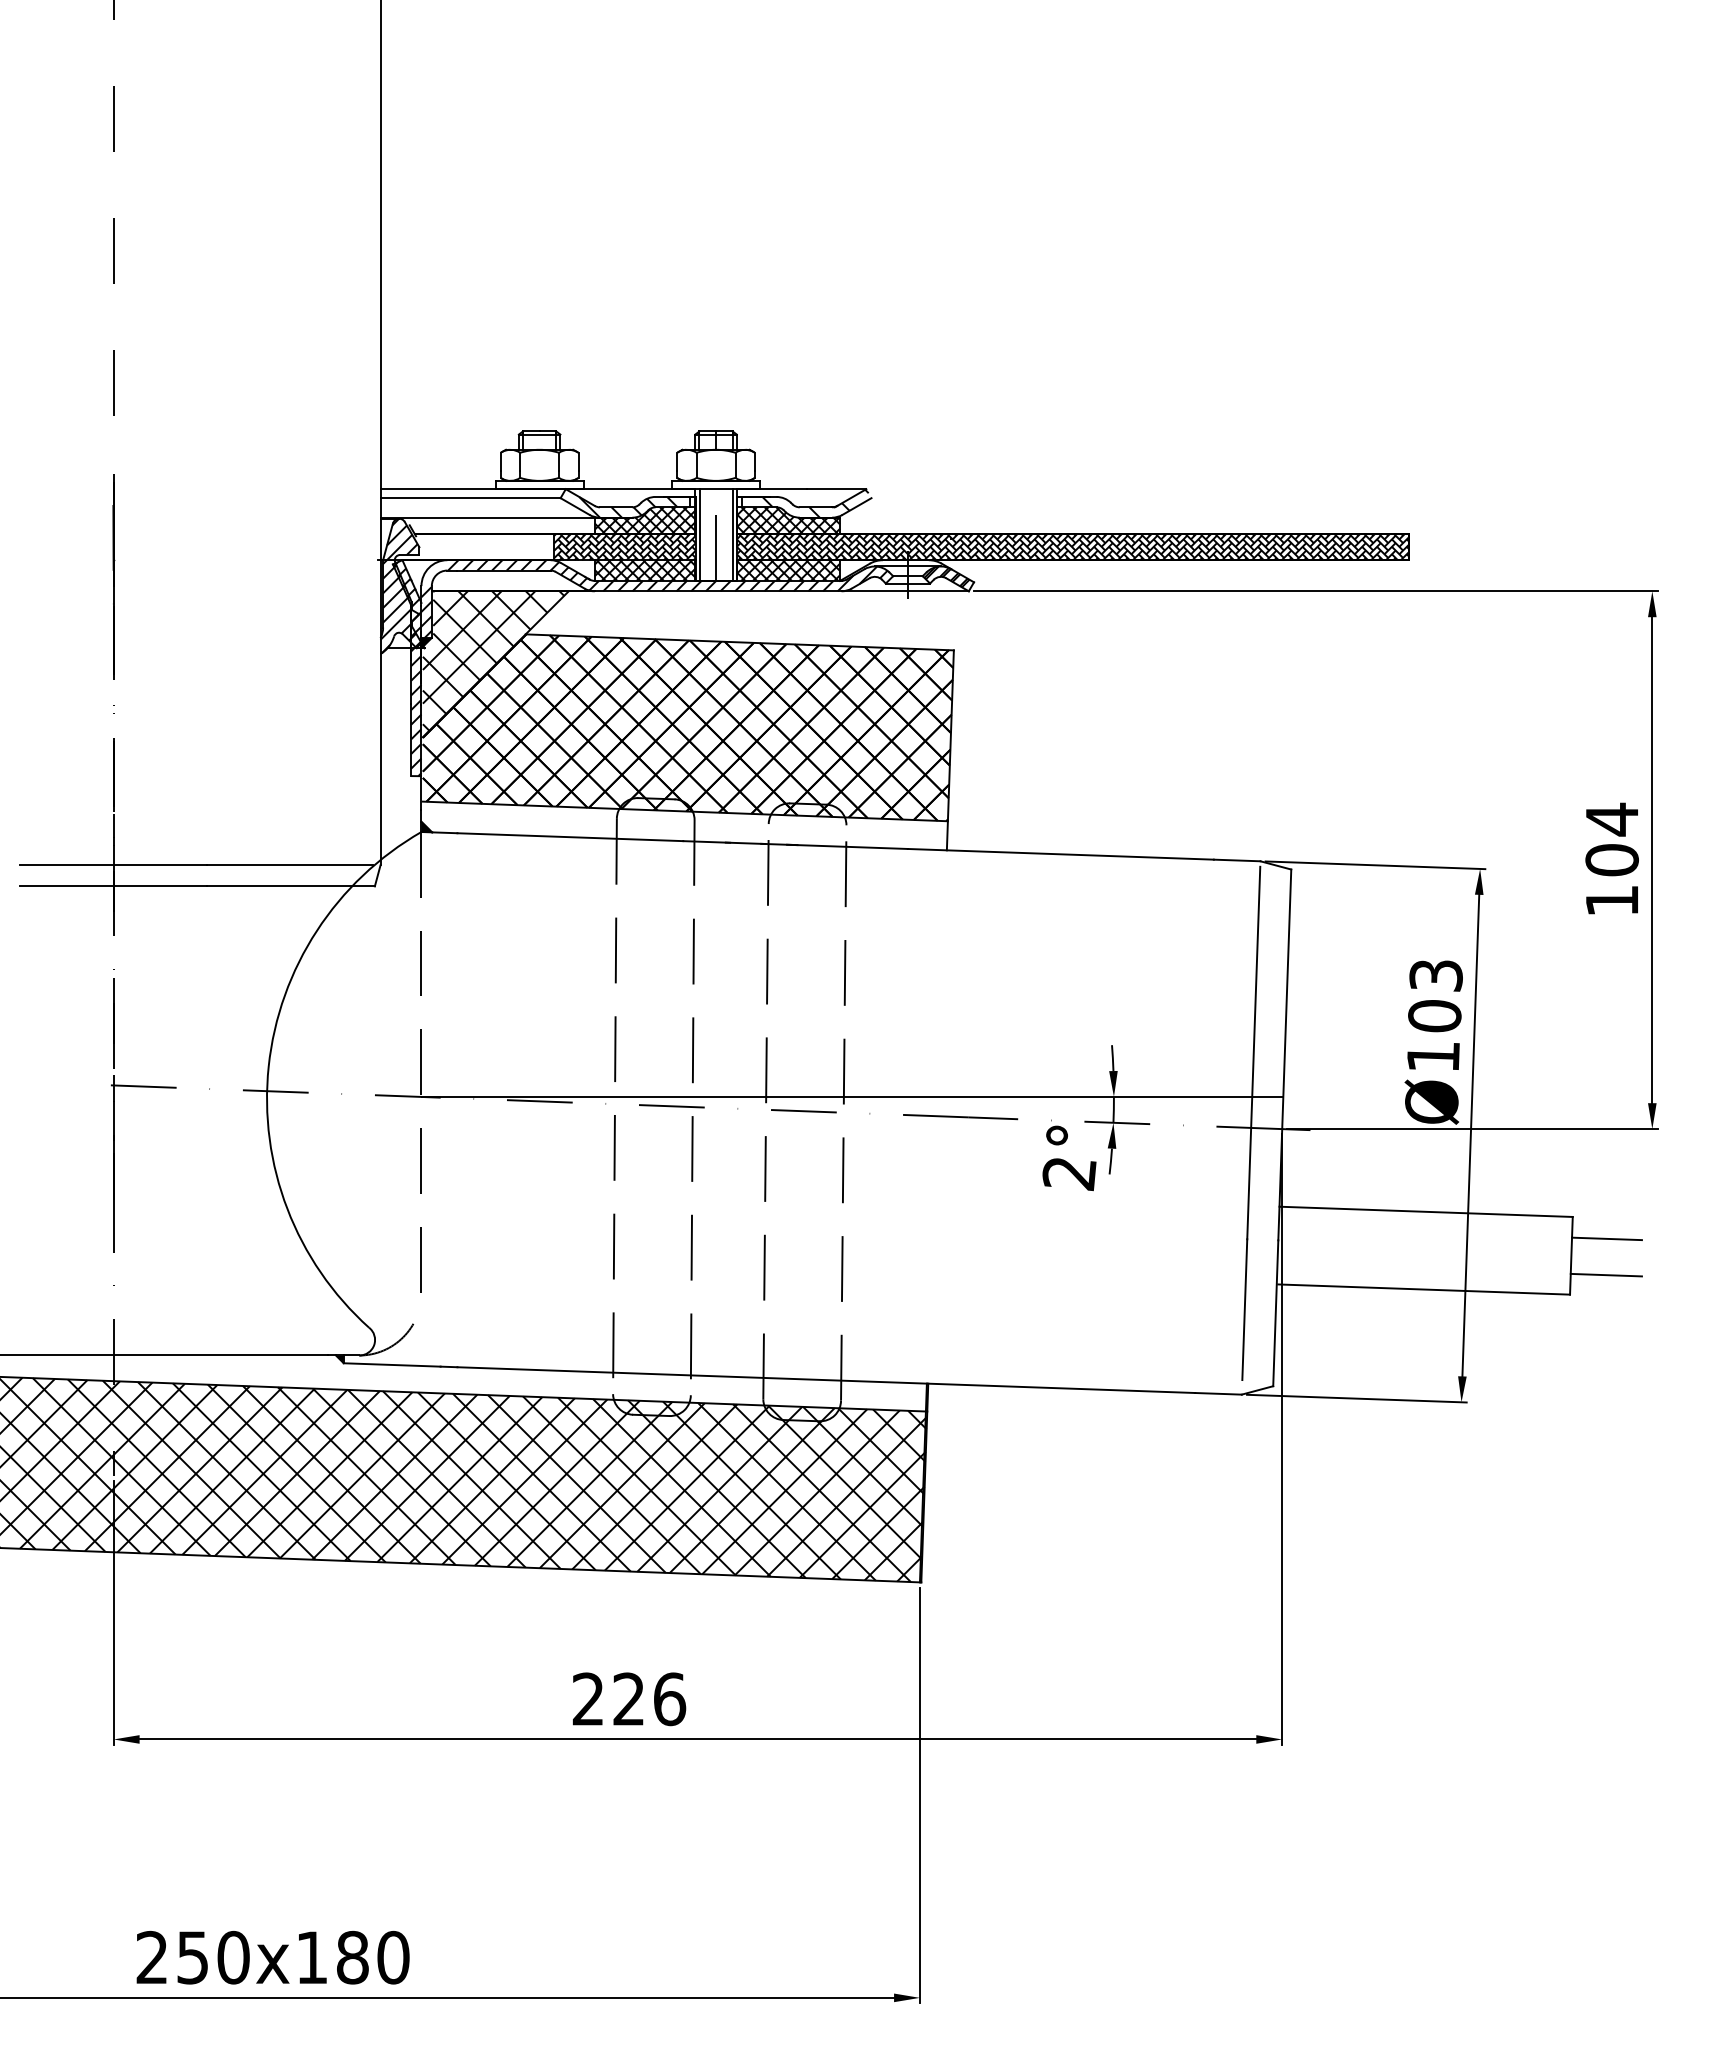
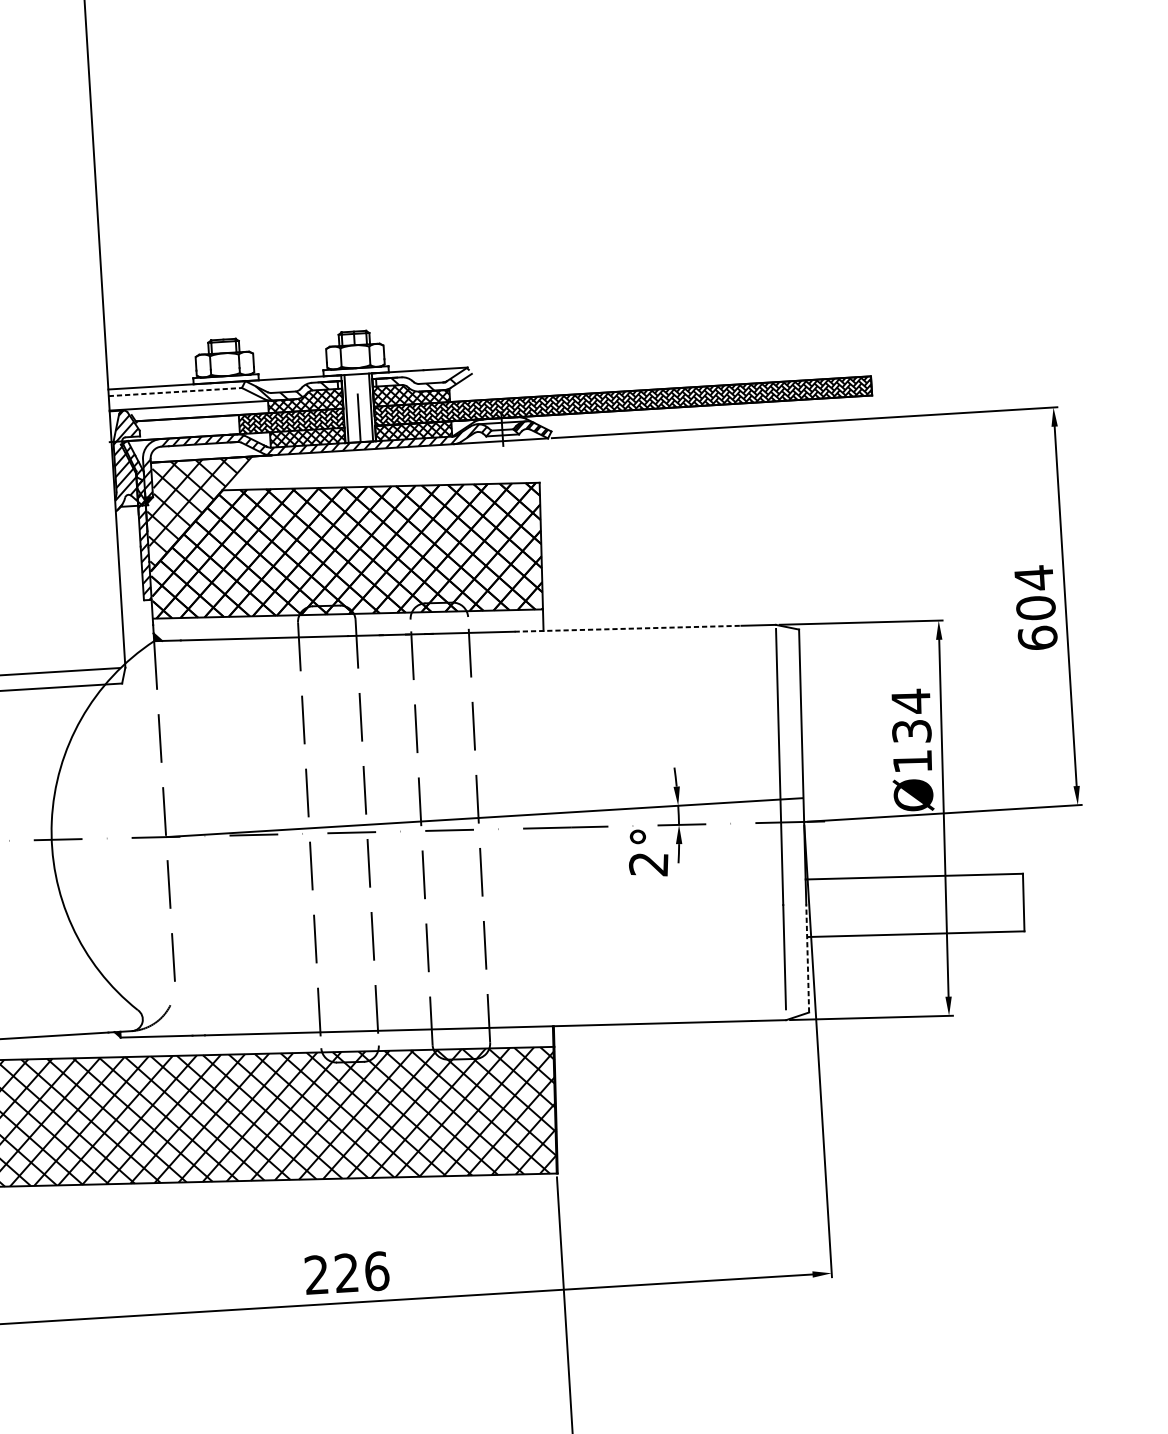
line: (471, 498) -> (176, 392), solid -> dashed
line: (1061, 854) -> (628, 628), solid -> dashed
text: (1611, 900) -> (1037, 638), 104 -> 604
text: (1435, 995) -> (911, 716), Ø103 -> Ø134
line: (1606, 1238) -> (1048, 888), removed
line: (1605, 1274) -> (1049, 914), removed
line: (1275, 1313) -> (807, 958), solid -> dashed

